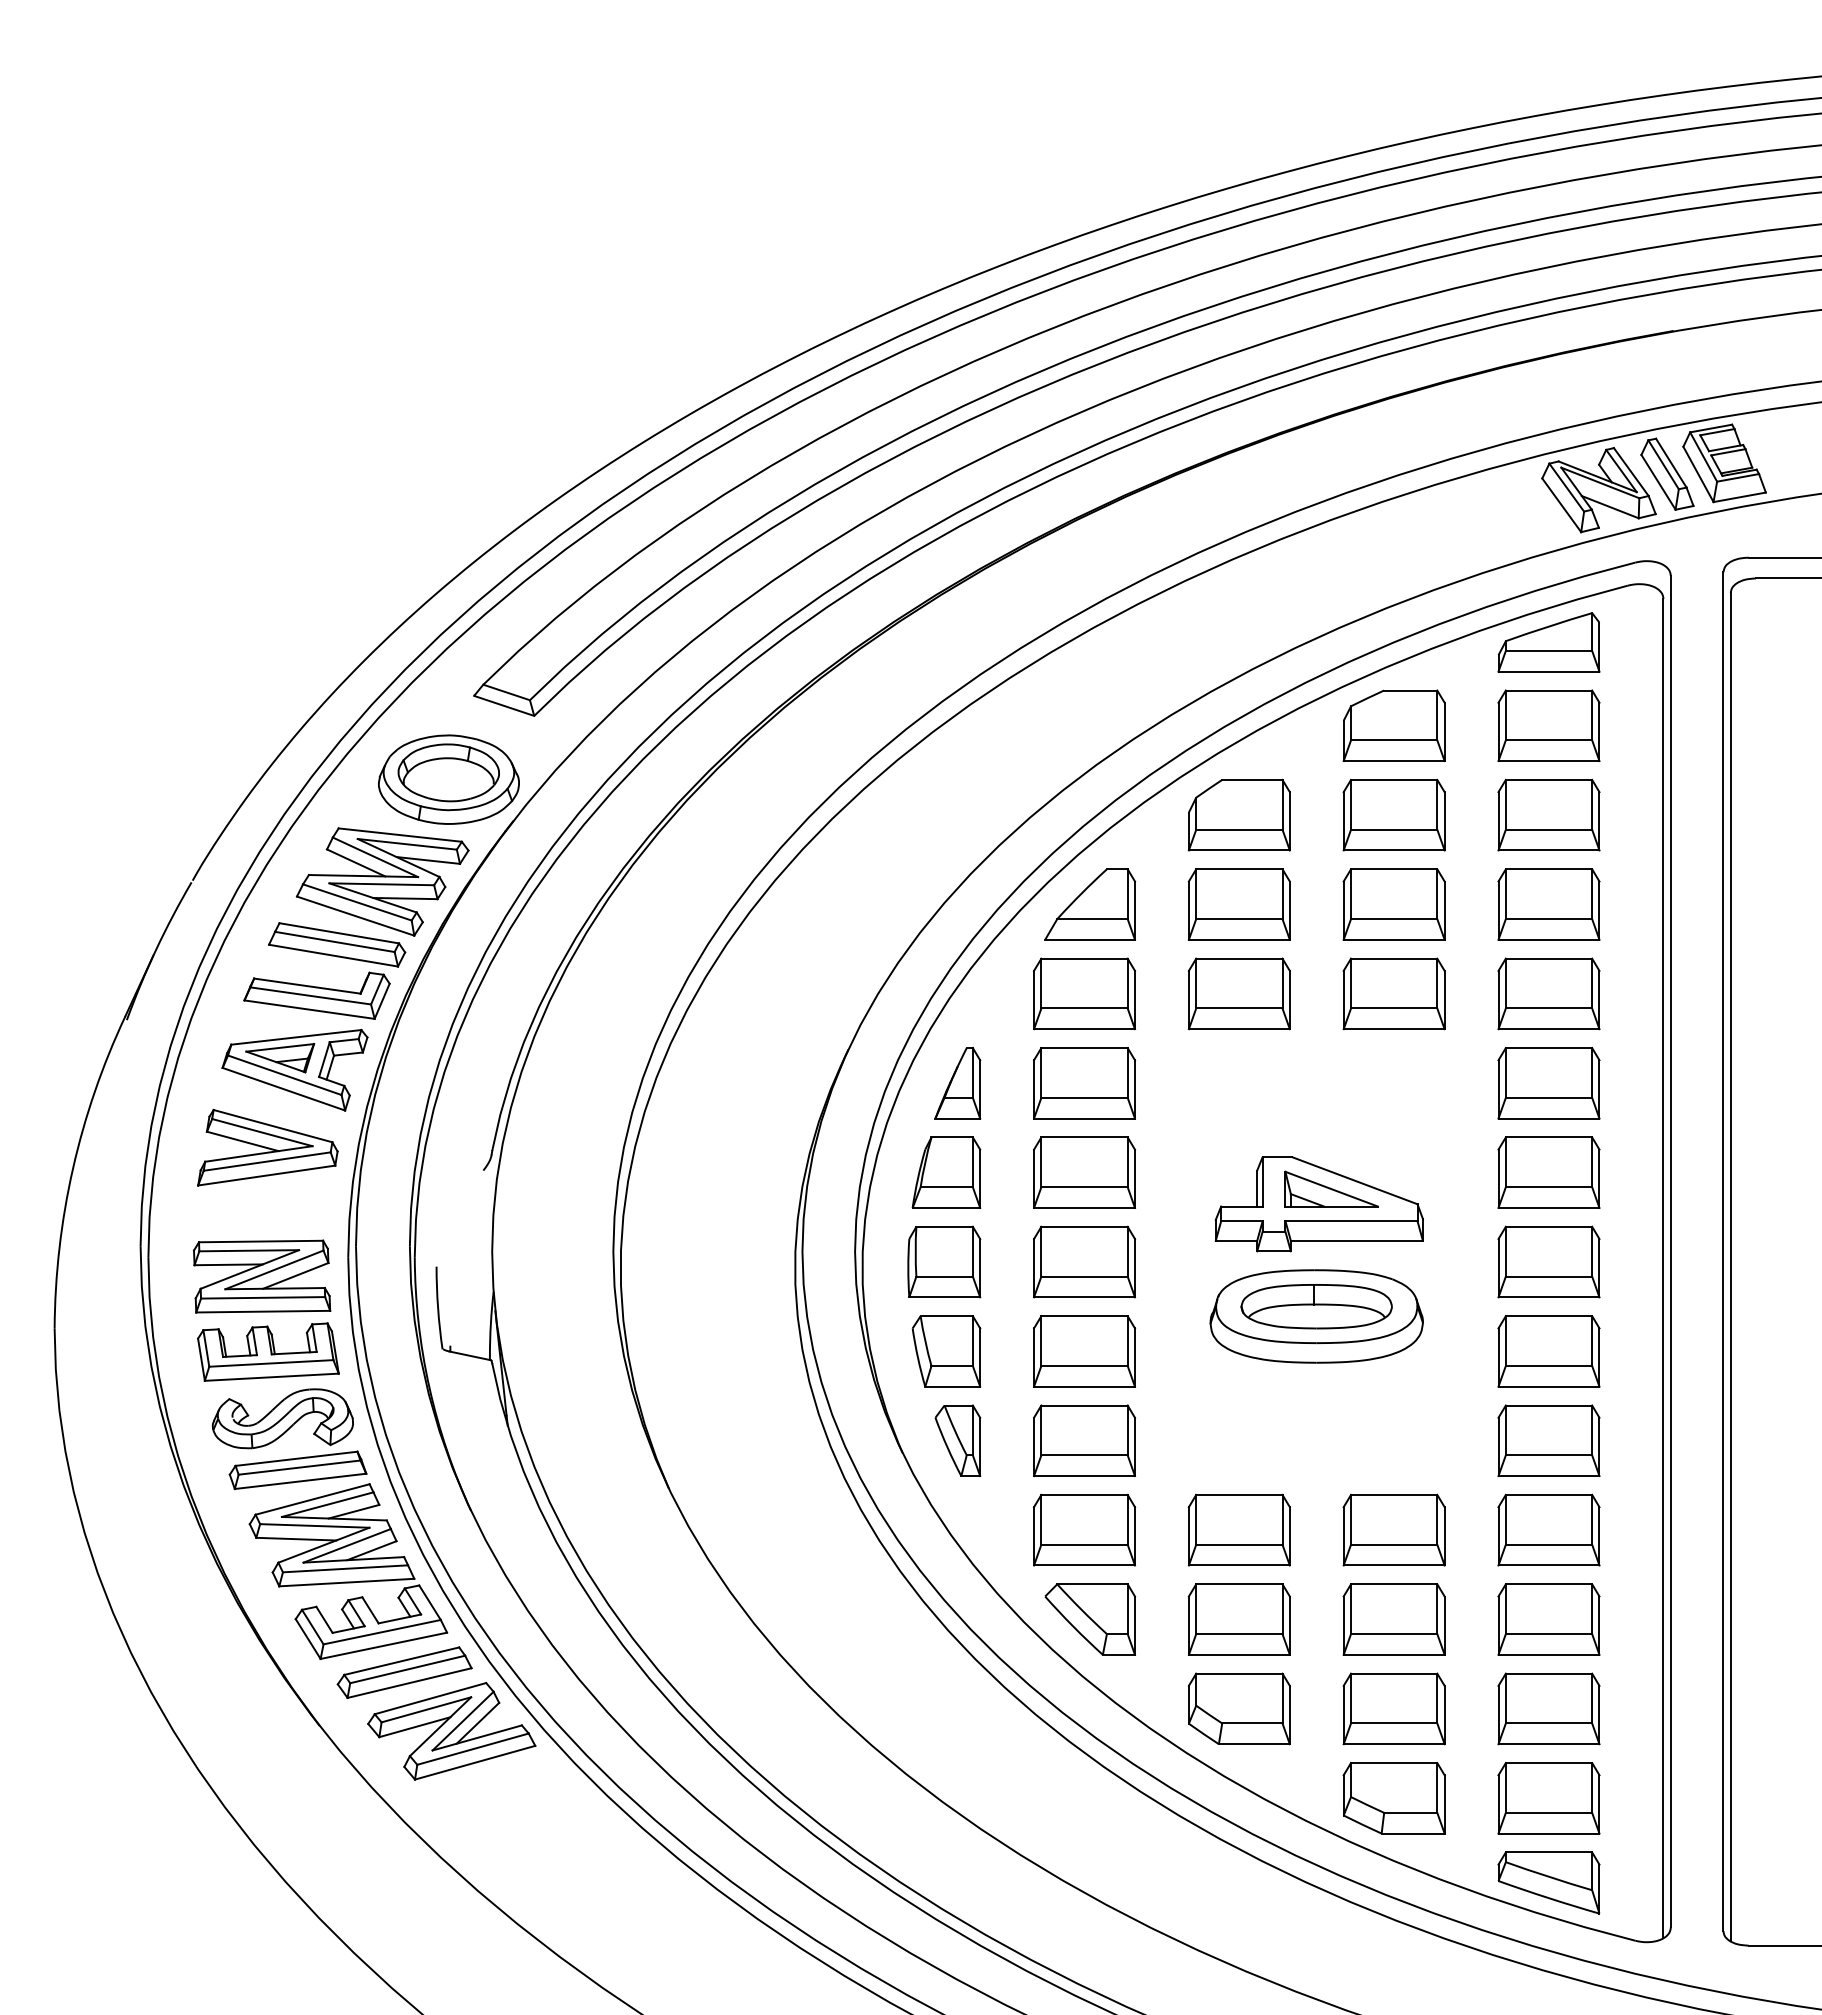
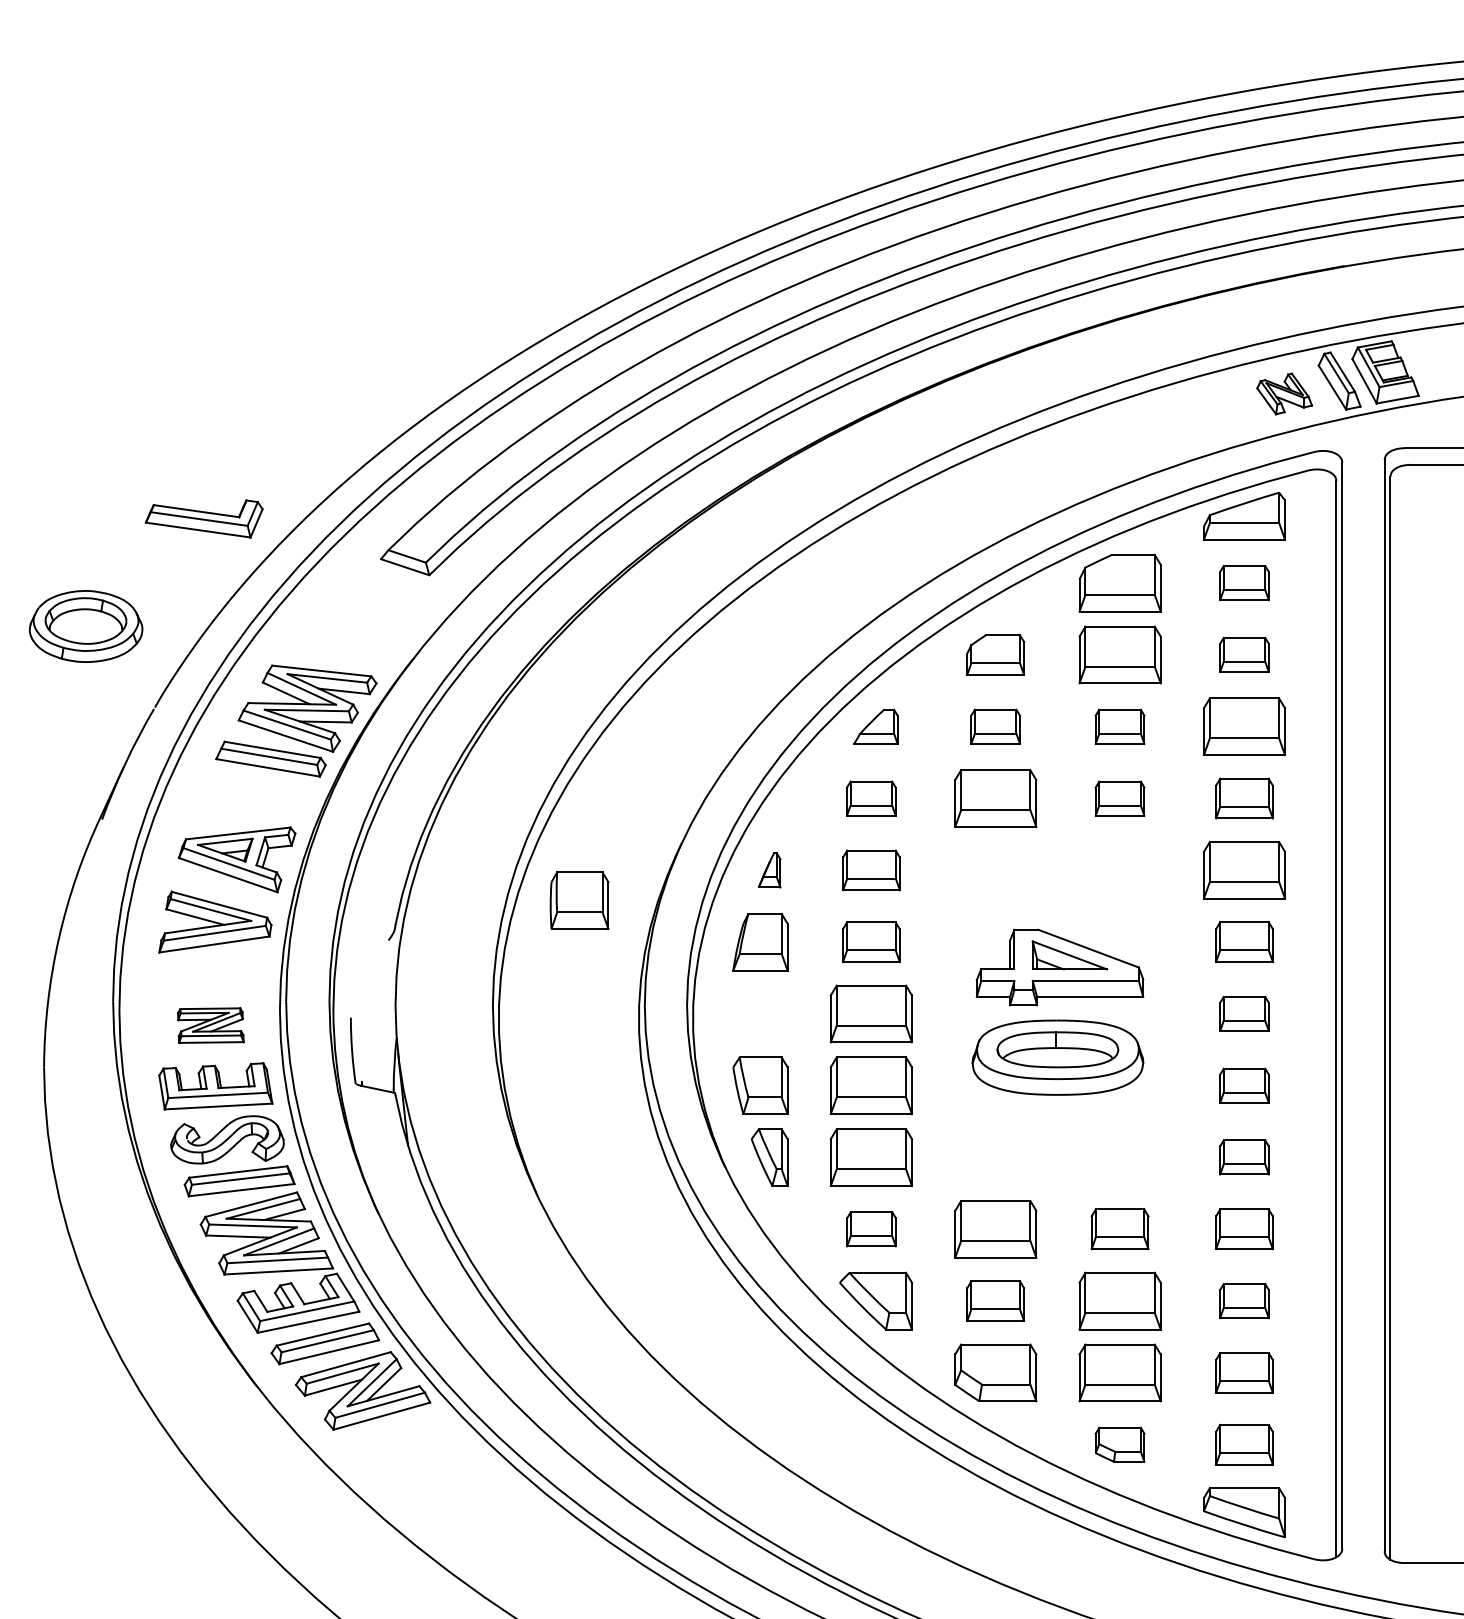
part: (1598, 490) -> (1284, 394), size x0.6
part: (1548, 725) -> (1244, 582), size x0.6
part: (448, 779) -> (85, 626), moved
part: (1238, 814) -> (995, 654), size x0.7
part: (1548, 814) -> (1244, 654), size x0.6
part: (1090, 904) -> (876, 726), size x0.6
part: (1238, 904) -> (995, 726), size x0.6
part: (1393, 904) -> (1119, 726), size x0.6
part: (1084, 993) -> (871, 798), size x0.6
part: (1393, 993) -> (1119, 798), size x0.6
part: (1548, 993) -> (1244, 798), size x0.7
part: (316, 995) -> (203, 518), moved
part: (957, 1083) -> (769, 870), size x0.6
part: (1084, 1083) -> (871, 870), size x0.7
part: (1084, 1172) -> (871, 942), size x0.7
part: (1548, 1172) -> (1244, 942), size x0.7
part: (944, 1261) -> (579, 900), moved
part: (1548, 1261) -> (1244, 1013), size x0.6
part: (262, 1276) -> (211, 1025), size x0.6
part: (1548, 1351) -> (1244, 1085), size x0.6
part: (1548, 1440) -> (1244, 1157), size x0.6
part: (1084, 1529) -> (871, 1228), size x0.6
part: (1393, 1529) -> (1119, 1228), size x0.7
part: (1548, 1529) -> (1244, 1228), size x0.7
part: (1238, 1619) -> (995, 1301), size x0.7
part: (1548, 1619) -> (1244, 1301), size x0.6
part: (1548, 1708) -> (1244, 1372), size x0.7
part: (1393, 1798) -> (1119, 1444), size x0.6
part: (1548, 1798) -> (1244, 1444), size x0.7

